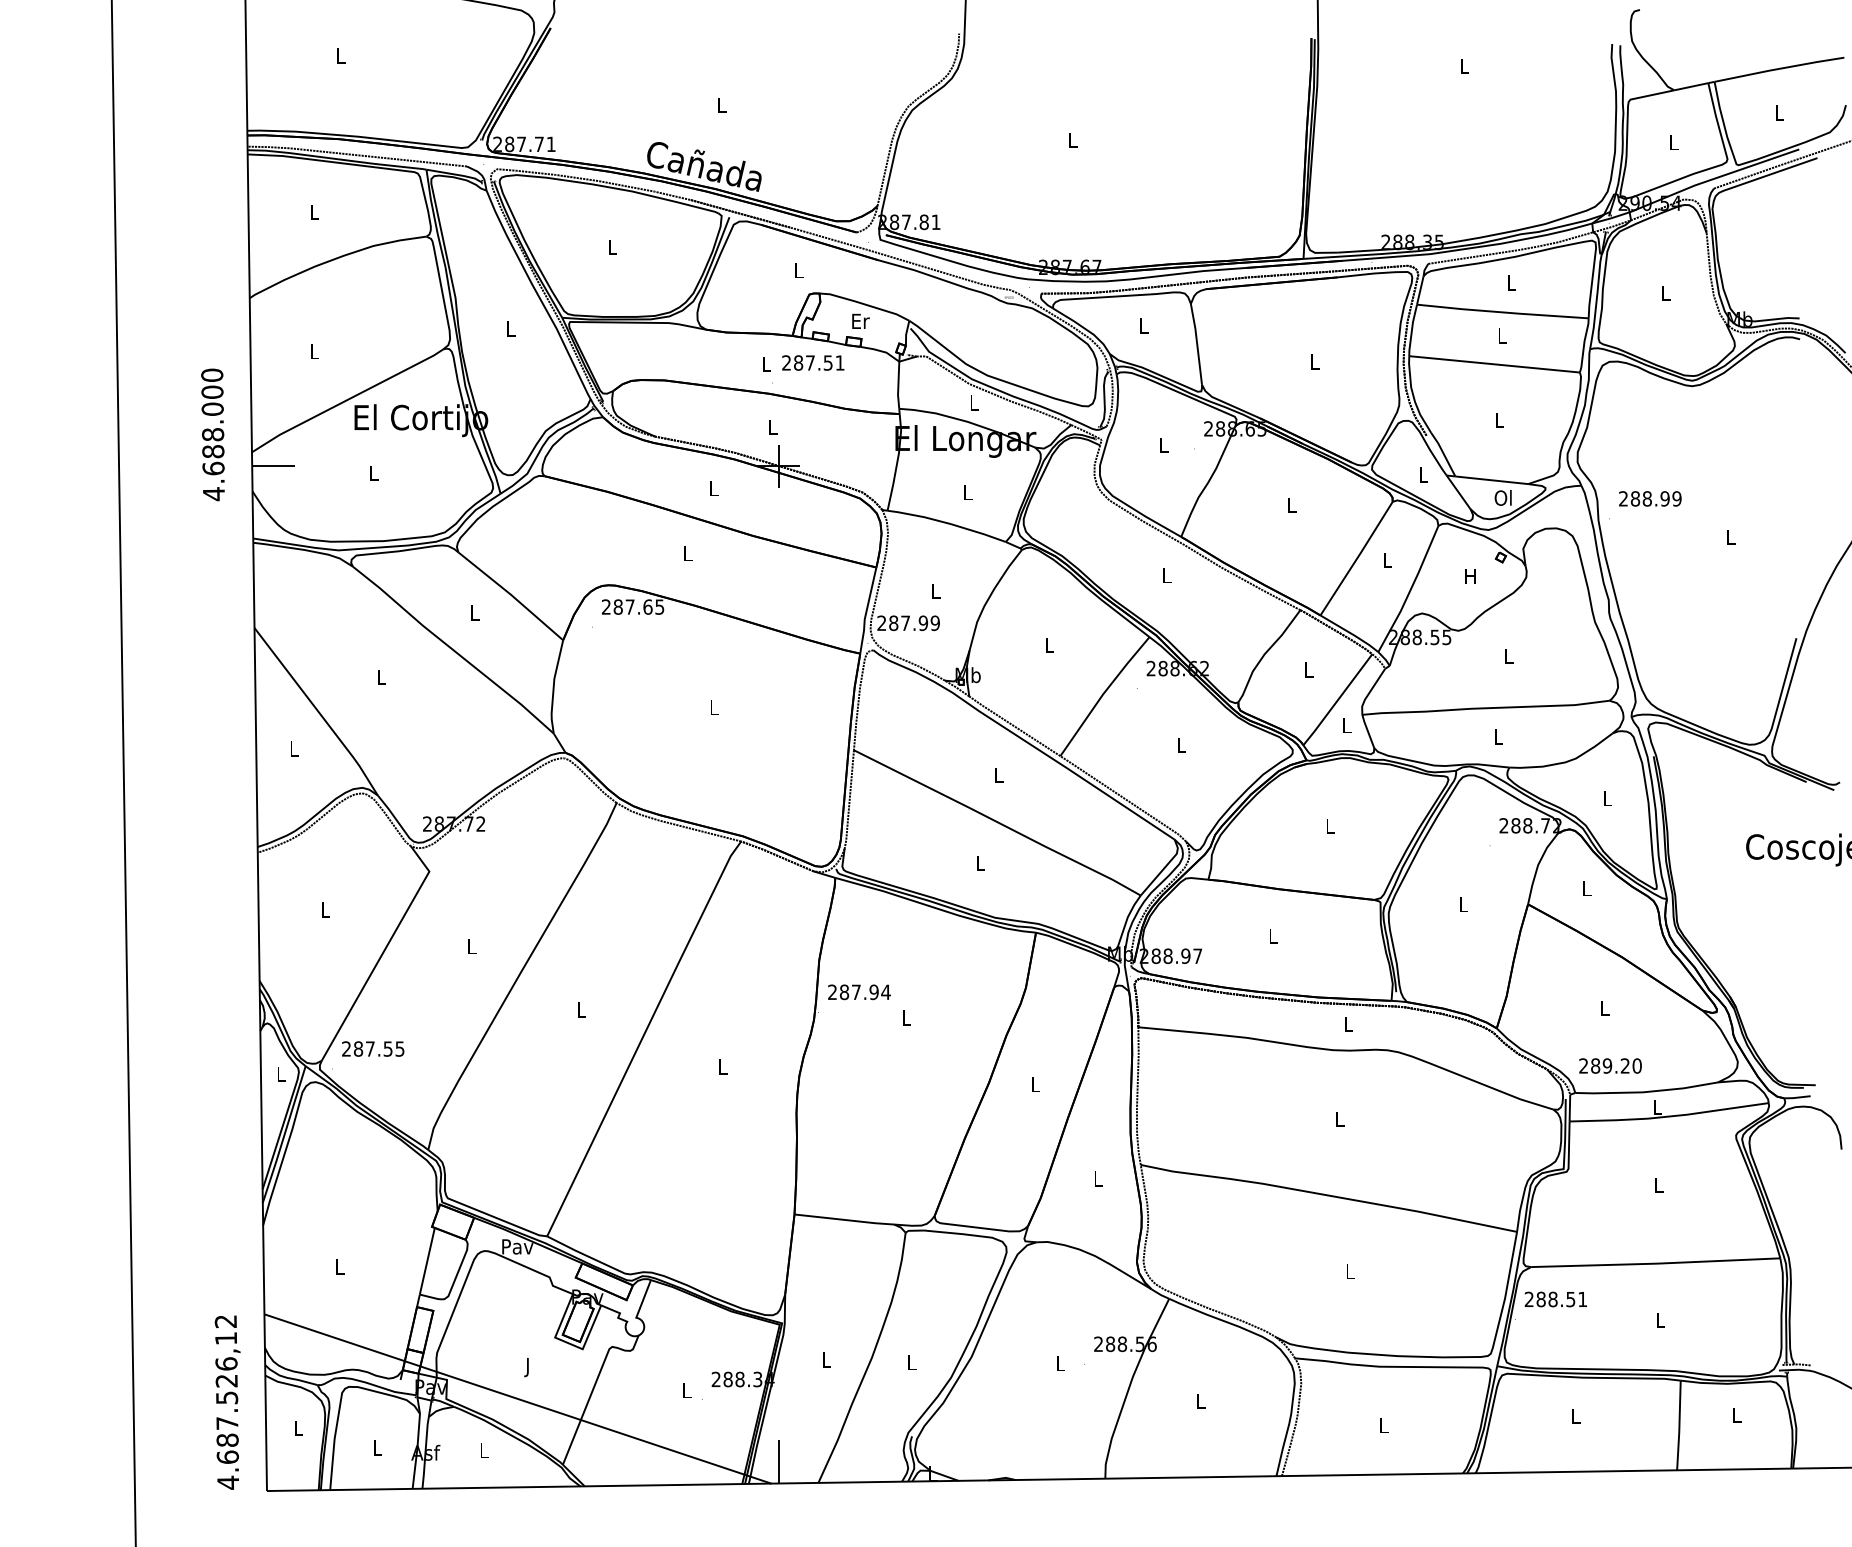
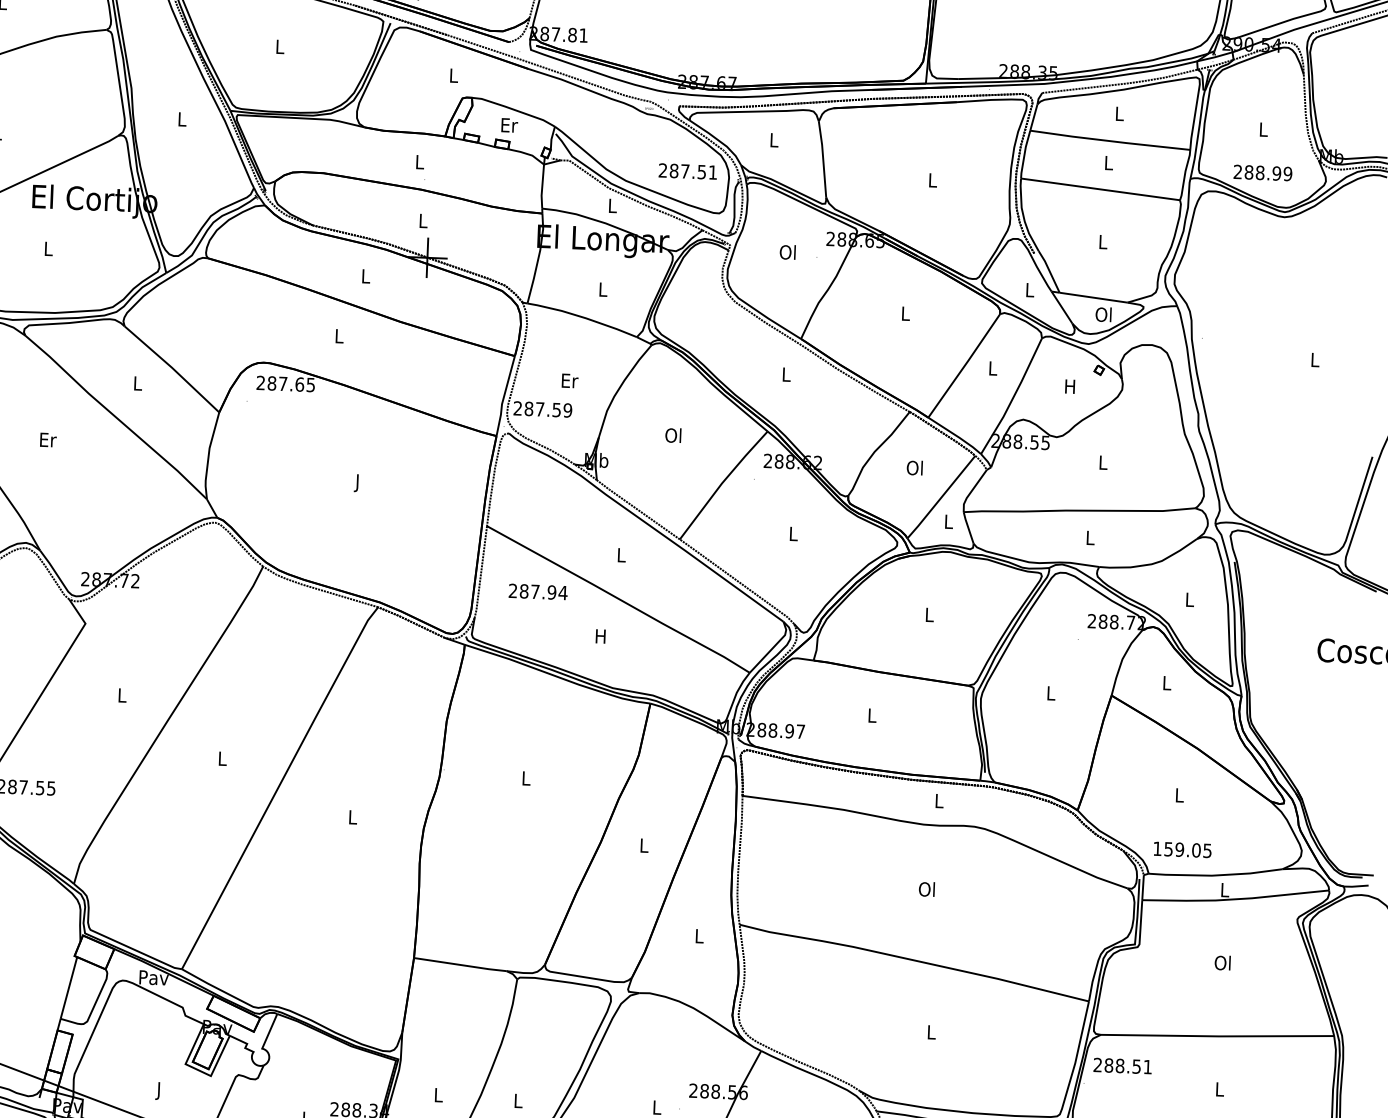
text: (813, 362) -> (688, 171), moved
text: (1162, 444) -> (787, 251), L -> Ol
text: (1650, 498) -> (1263, 172), moved
text: (936, 591) -> (570, 380), L -> Er
text: (923, 622) -> (556, 409), 287.99 -> 287.59
text: (1048, 645) -> (672, 435), L -> Ol
text: (1307, 669) -> (914, 467), L -> Ol
text: (381, 676) -> (48, 439), L -> Er
text: (714, 709) -> (358, 482), L -> J
text: (979, 863) -> (600, 636), L -> H
text: (859, 992) -> (538, 592), moved
text: (1610, 1065) -> (1182, 849), 289.20 -> 159.05
text: (1338, 1119) -> (926, 889), L -> Ol
text: (1657, 1184) -> (1222, 962), L -> Ol

